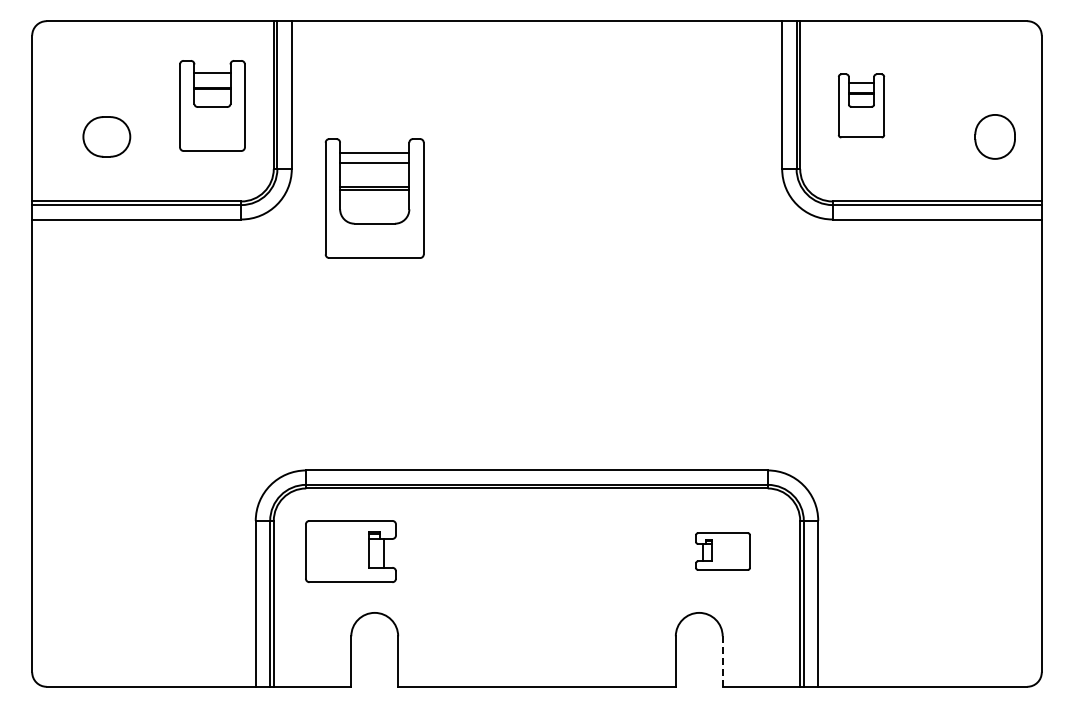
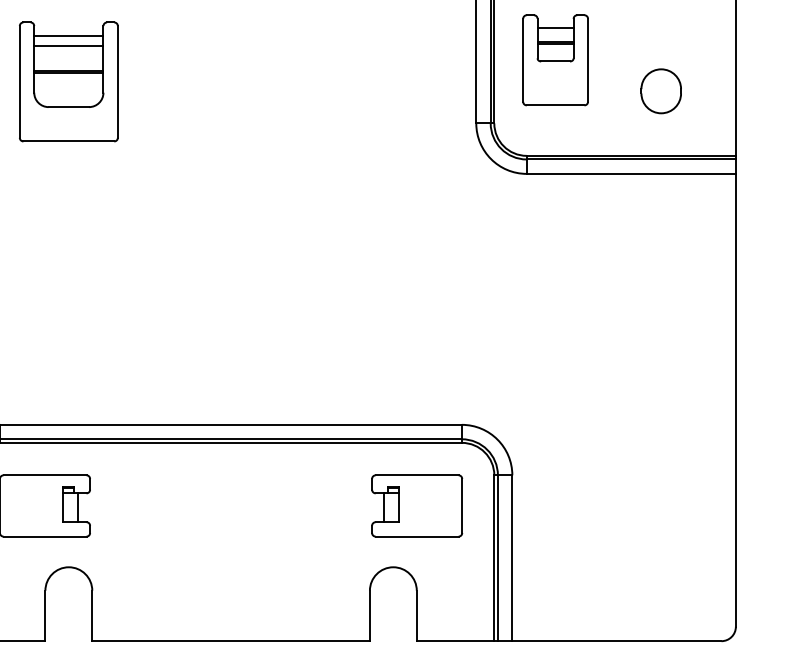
part: (861, 105) -> (555, 59), size x1.43
part: (994, 136) -> (660, 90), moved
part: (374, 198) -> (68, 81), moved
part: (722, 551) -> (416, 505), size x1.67
line: (722, 662) -> (416, 616), dashed -> solid

